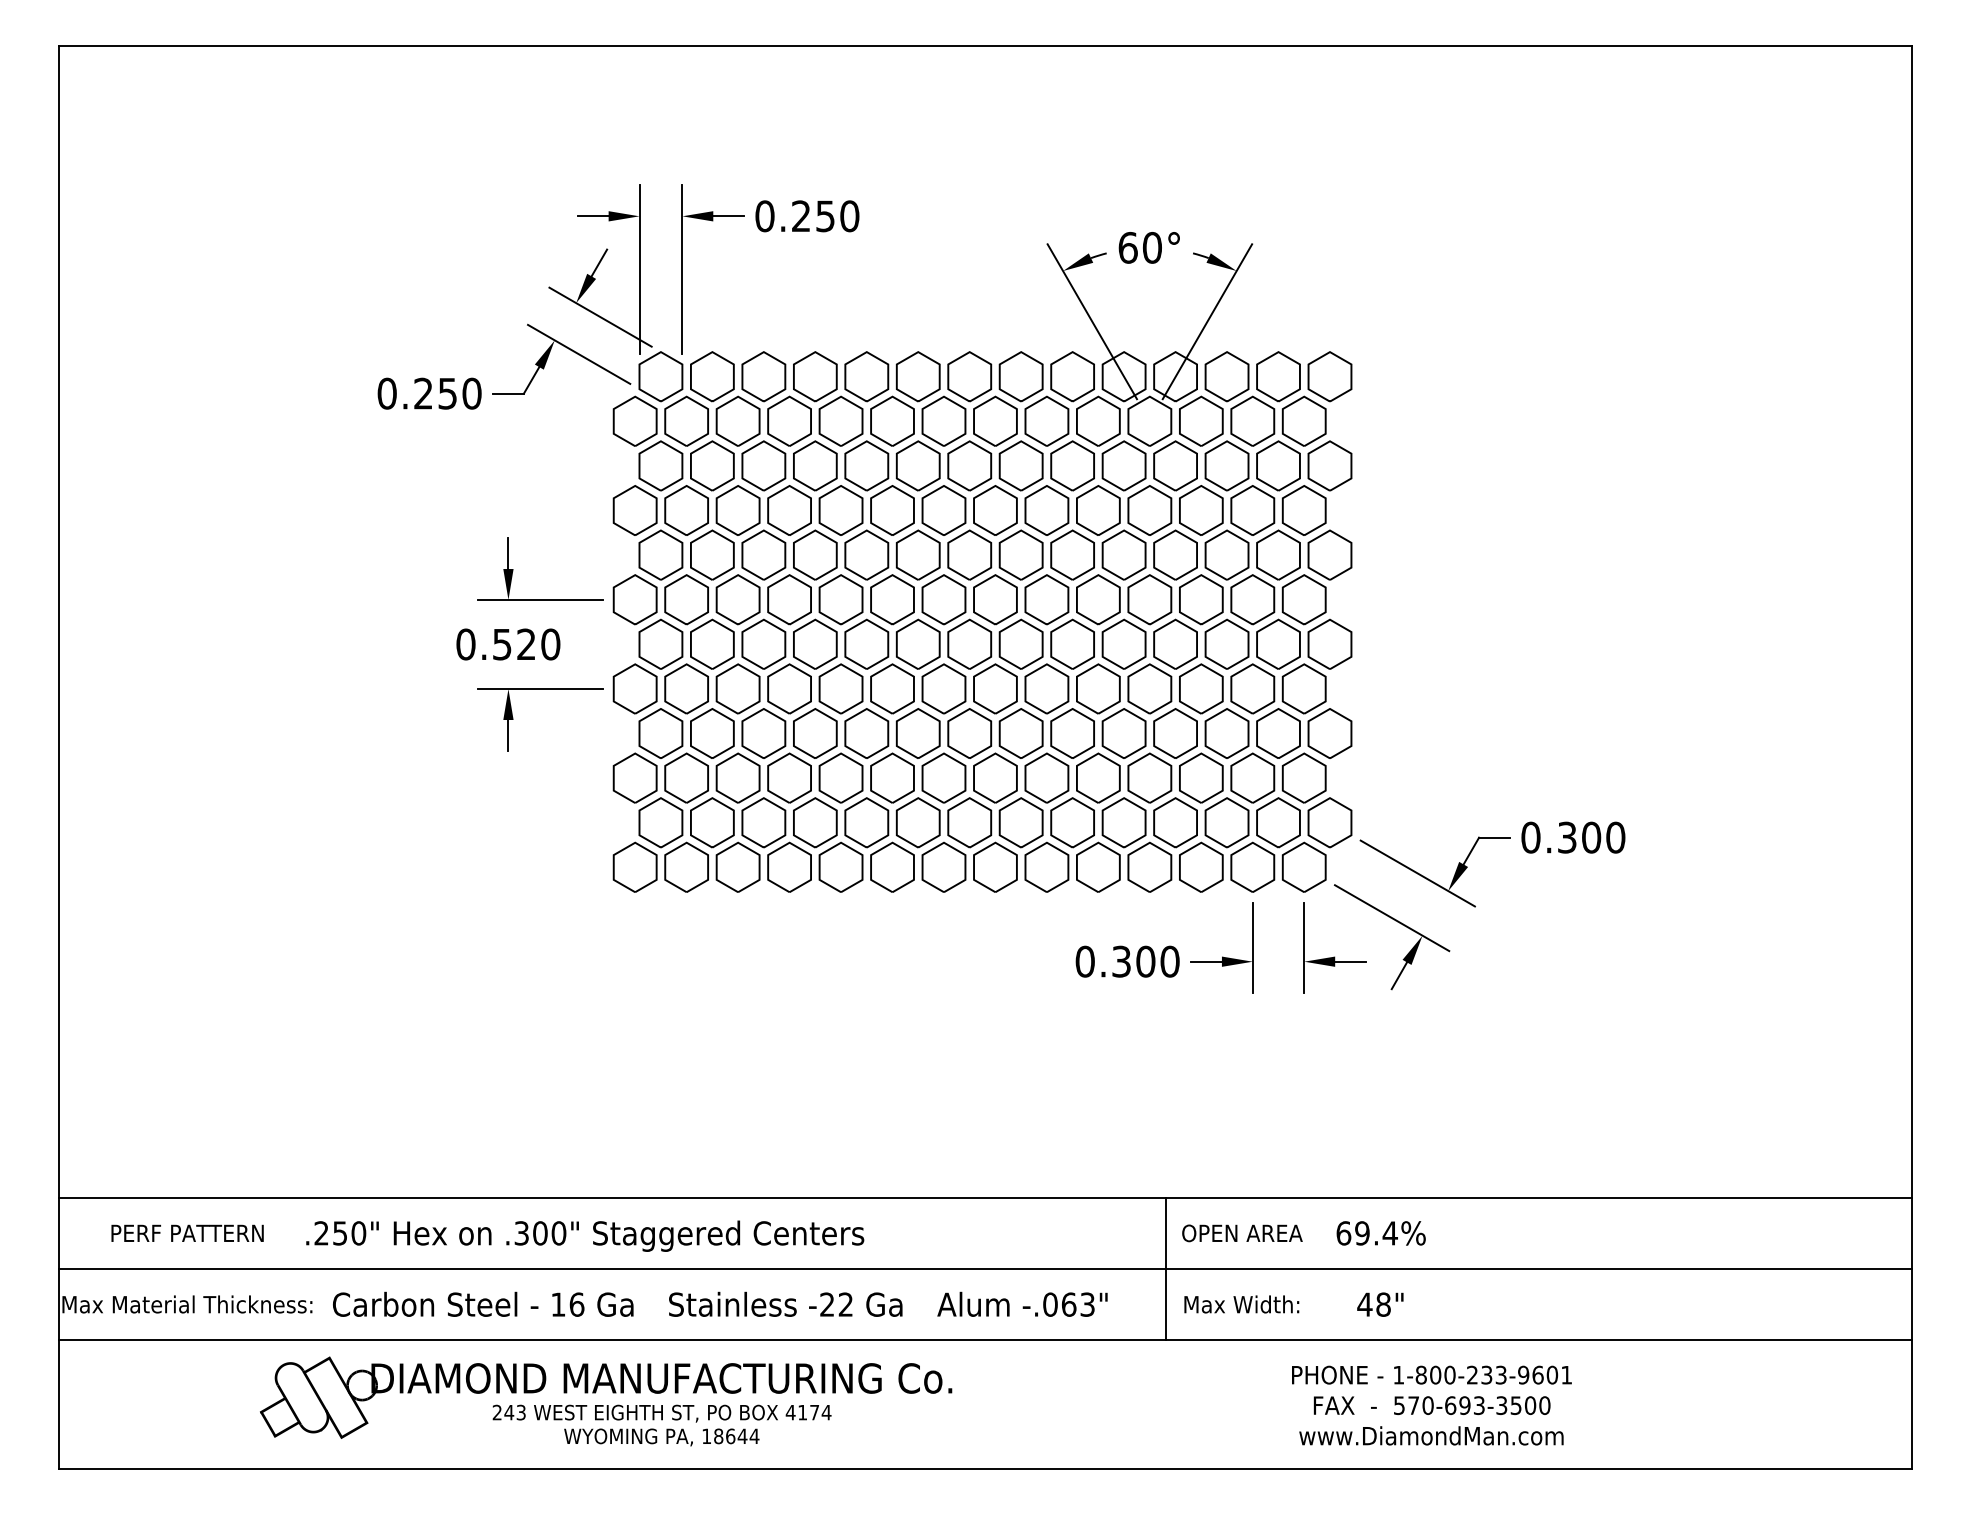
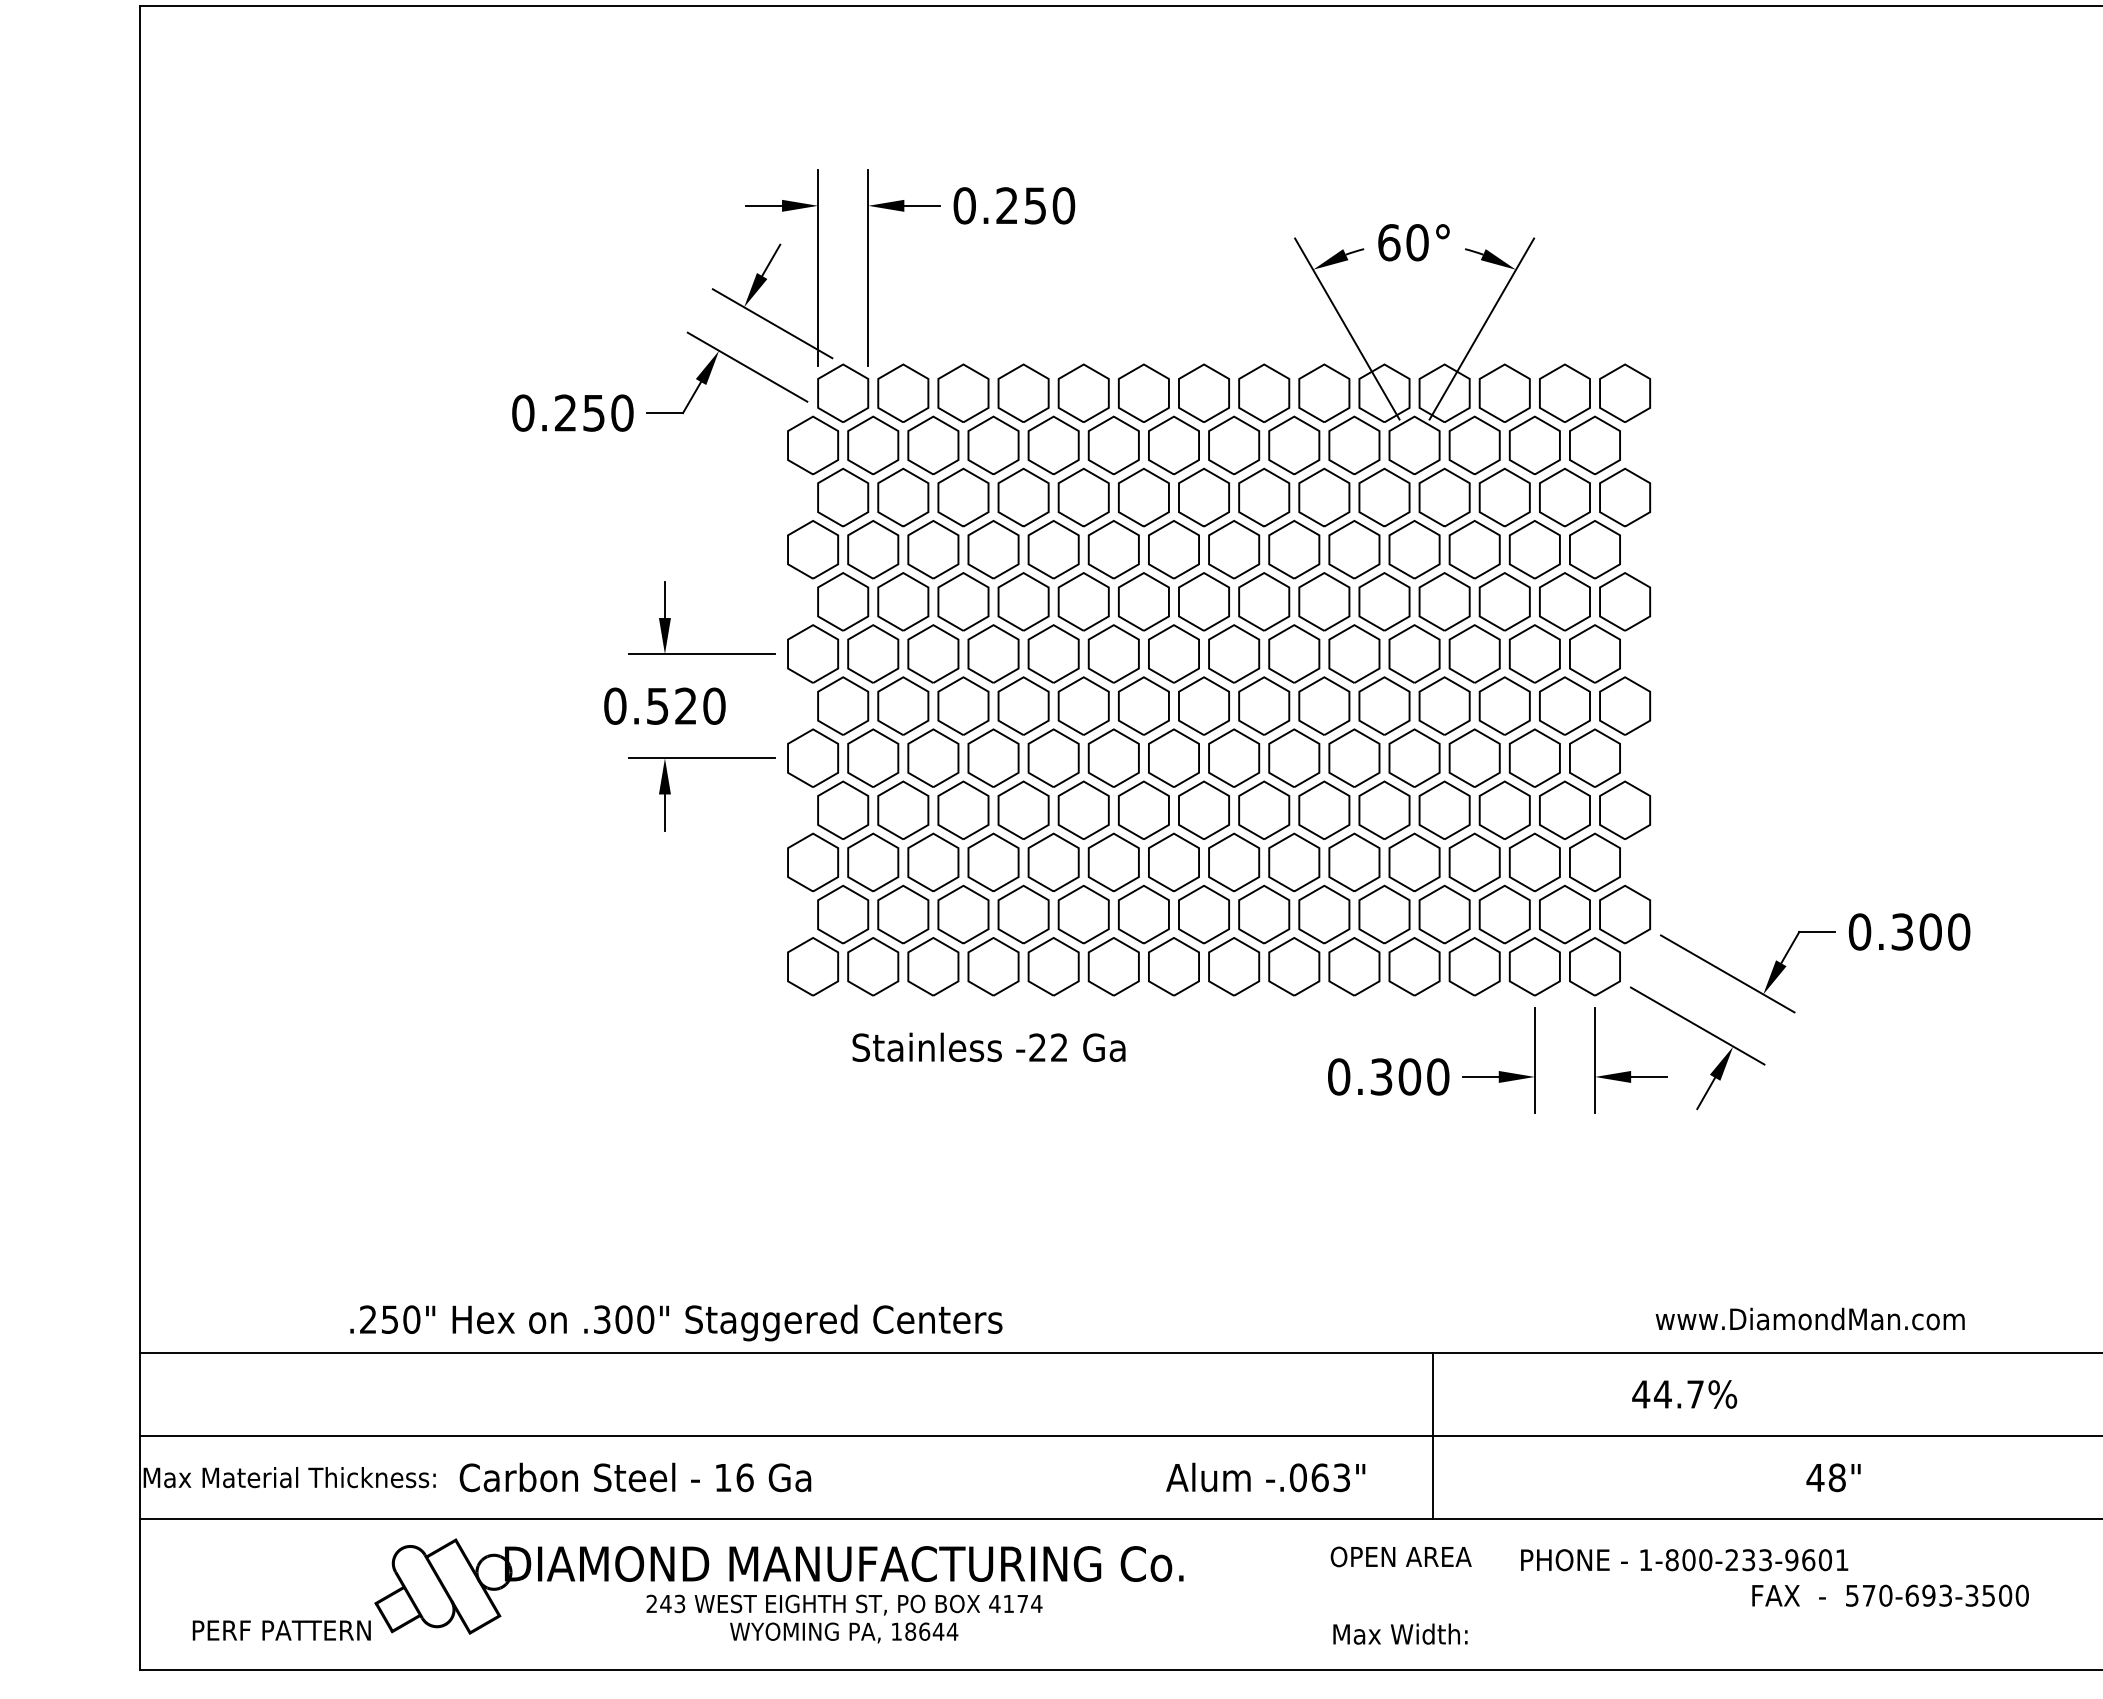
text: (187, 1232) -> (281, 1629), moved
text: (1242, 1233) -> (1401, 1557), moved
text: (1366, 1233) -> (1667, 1394), 69.4%%% -> 44.7%%%
text: (585, 1235) -> (676, 1322), moved
text: (785, 1303) -> (988, 1046), moved
text: (1241, 1304) -> (1400, 1634), moved
text: (1380, 1304) -> (1833, 1477), moved
text: (1431, 1374) -> (1684, 1559), moved
text: (1431, 1405) -> (1889, 1595), moved
text: (1431, 1435) -> (1810, 1318), moved

